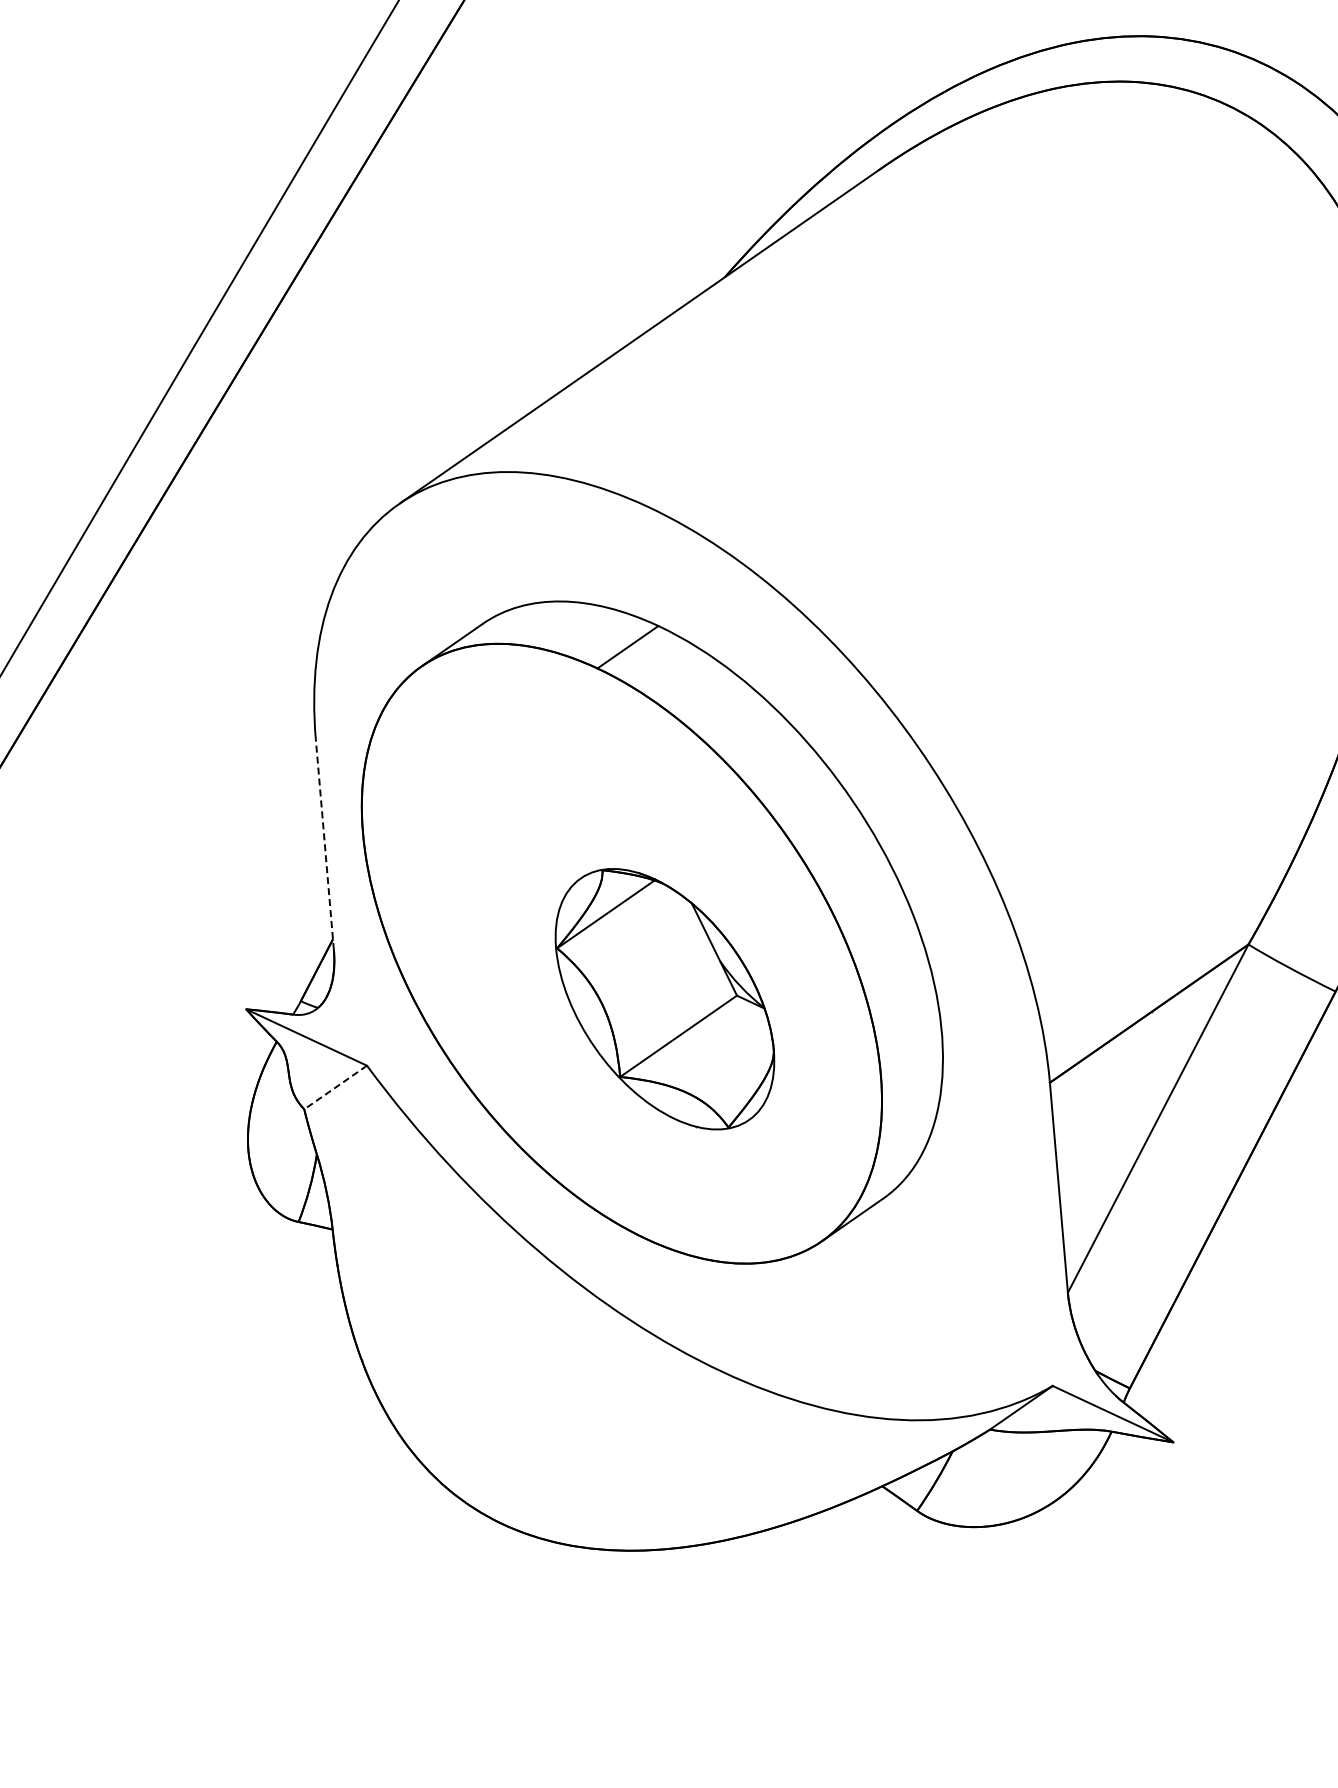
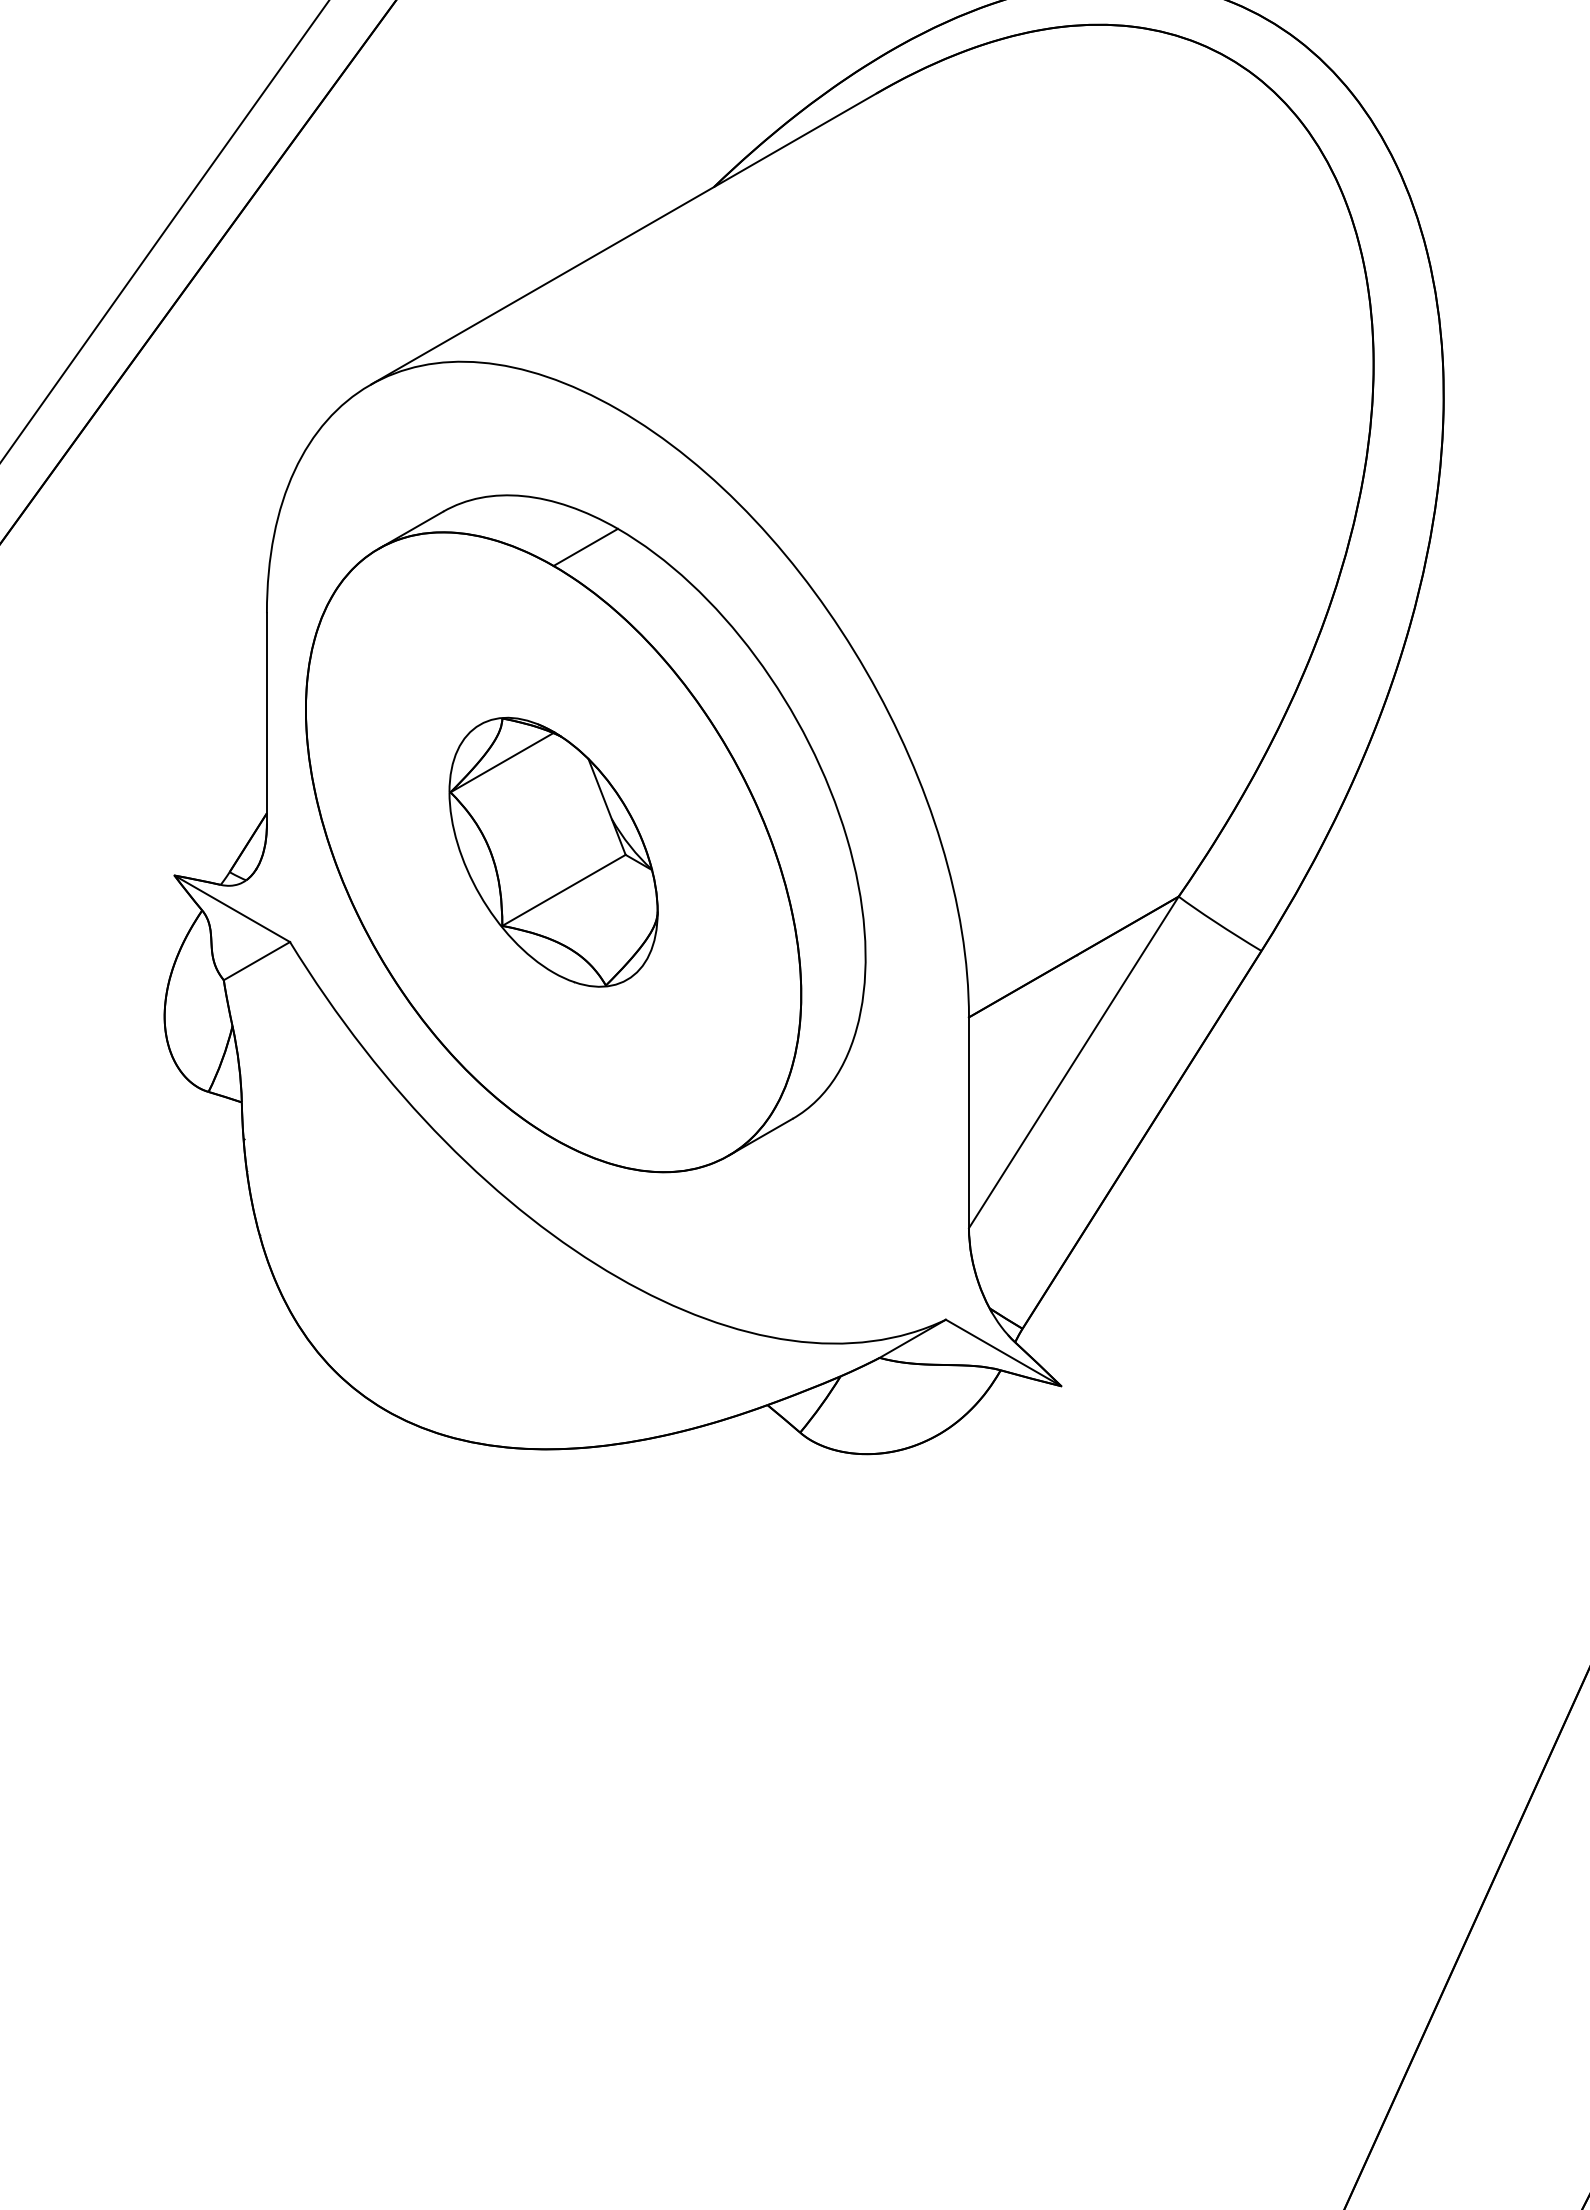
line: (324, 843) -> (266, 717), dashed -> solid
part: (664, 998) -> (553, 851), moved
line: (335, 1087) -> (256, 961), dashed -> solid

